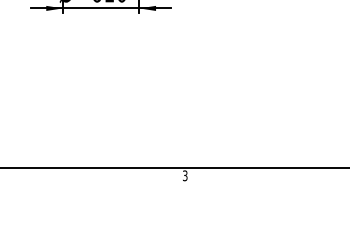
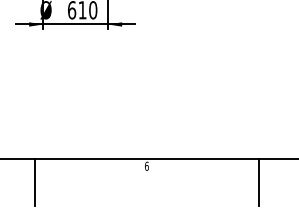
text: (184, 174) -> (146, 165), 3 -> 6
line: (53, 194) -> (35, 182), added
line: (316, 194) -> (258, 182), added

